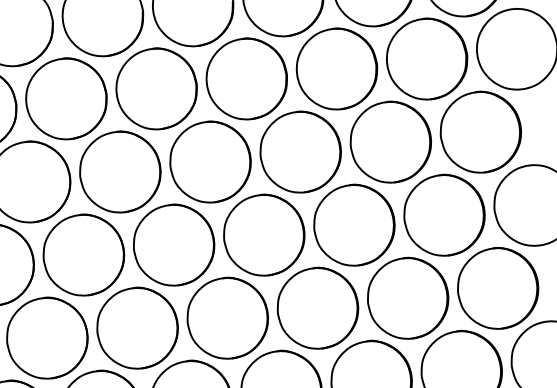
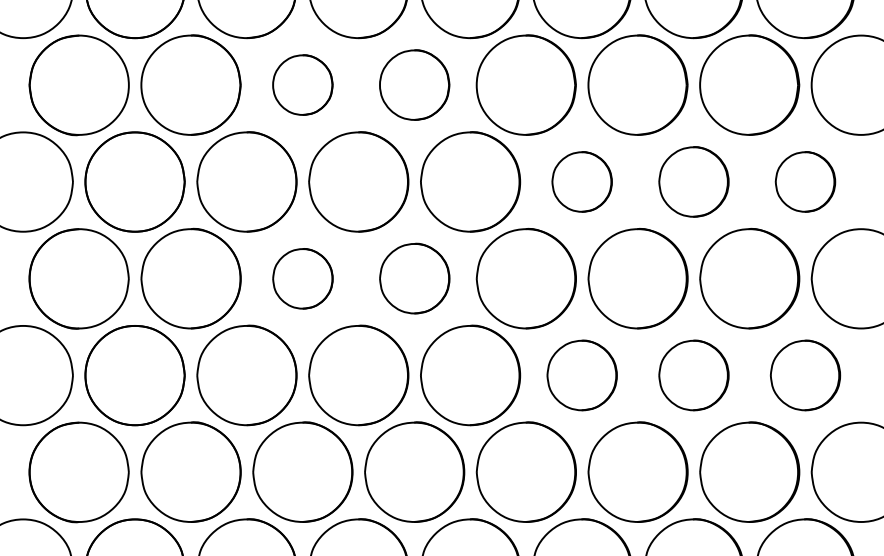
part: (156, 88) -> (414, 84), size x0.7
part: (66, 98) -> (302, 84), size x0.6
part: (480, 131) -> (805, 181), size x0.6
part: (390, 141) -> (693, 181), size x0.7
part: (300, 151) -> (581, 181), size x0.6
part: (173, 245) -> (414, 278), size x0.7
part: (83, 255) -> (302, 278), size x0.6
part: (498, 288) -> (805, 375), size x0.7
part: (407, 298) -> (693, 375), size x0.7
part: (317, 308) -> (581, 375), size x0.7

